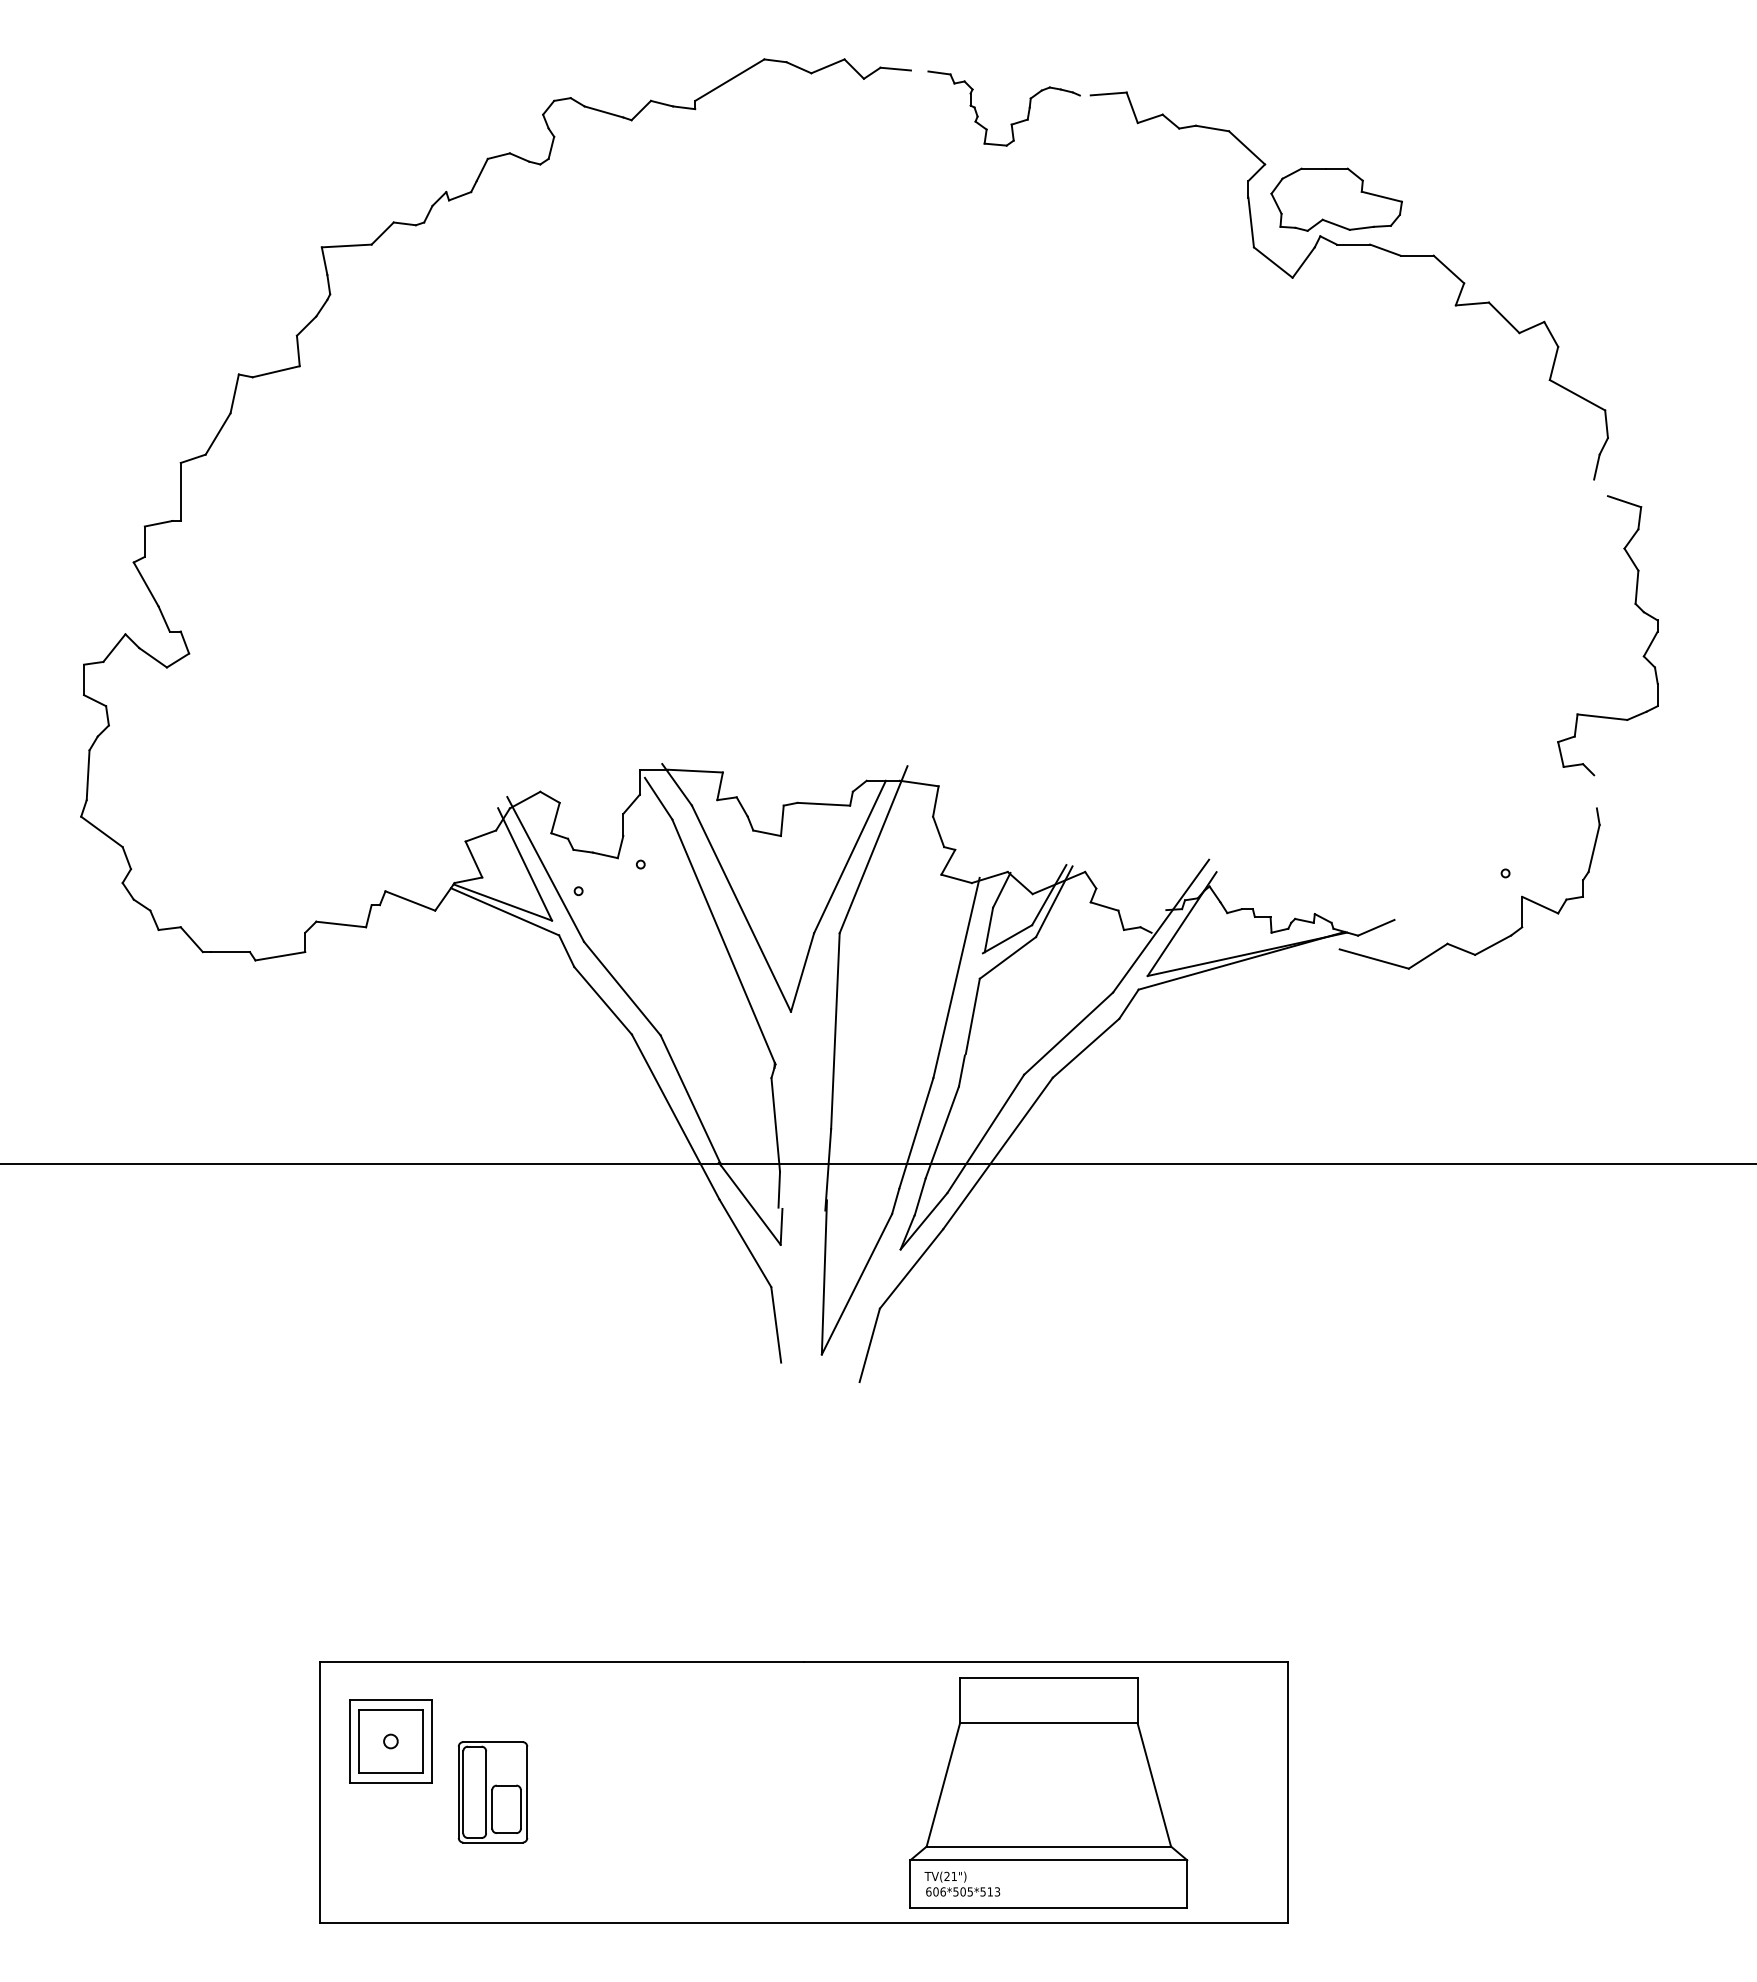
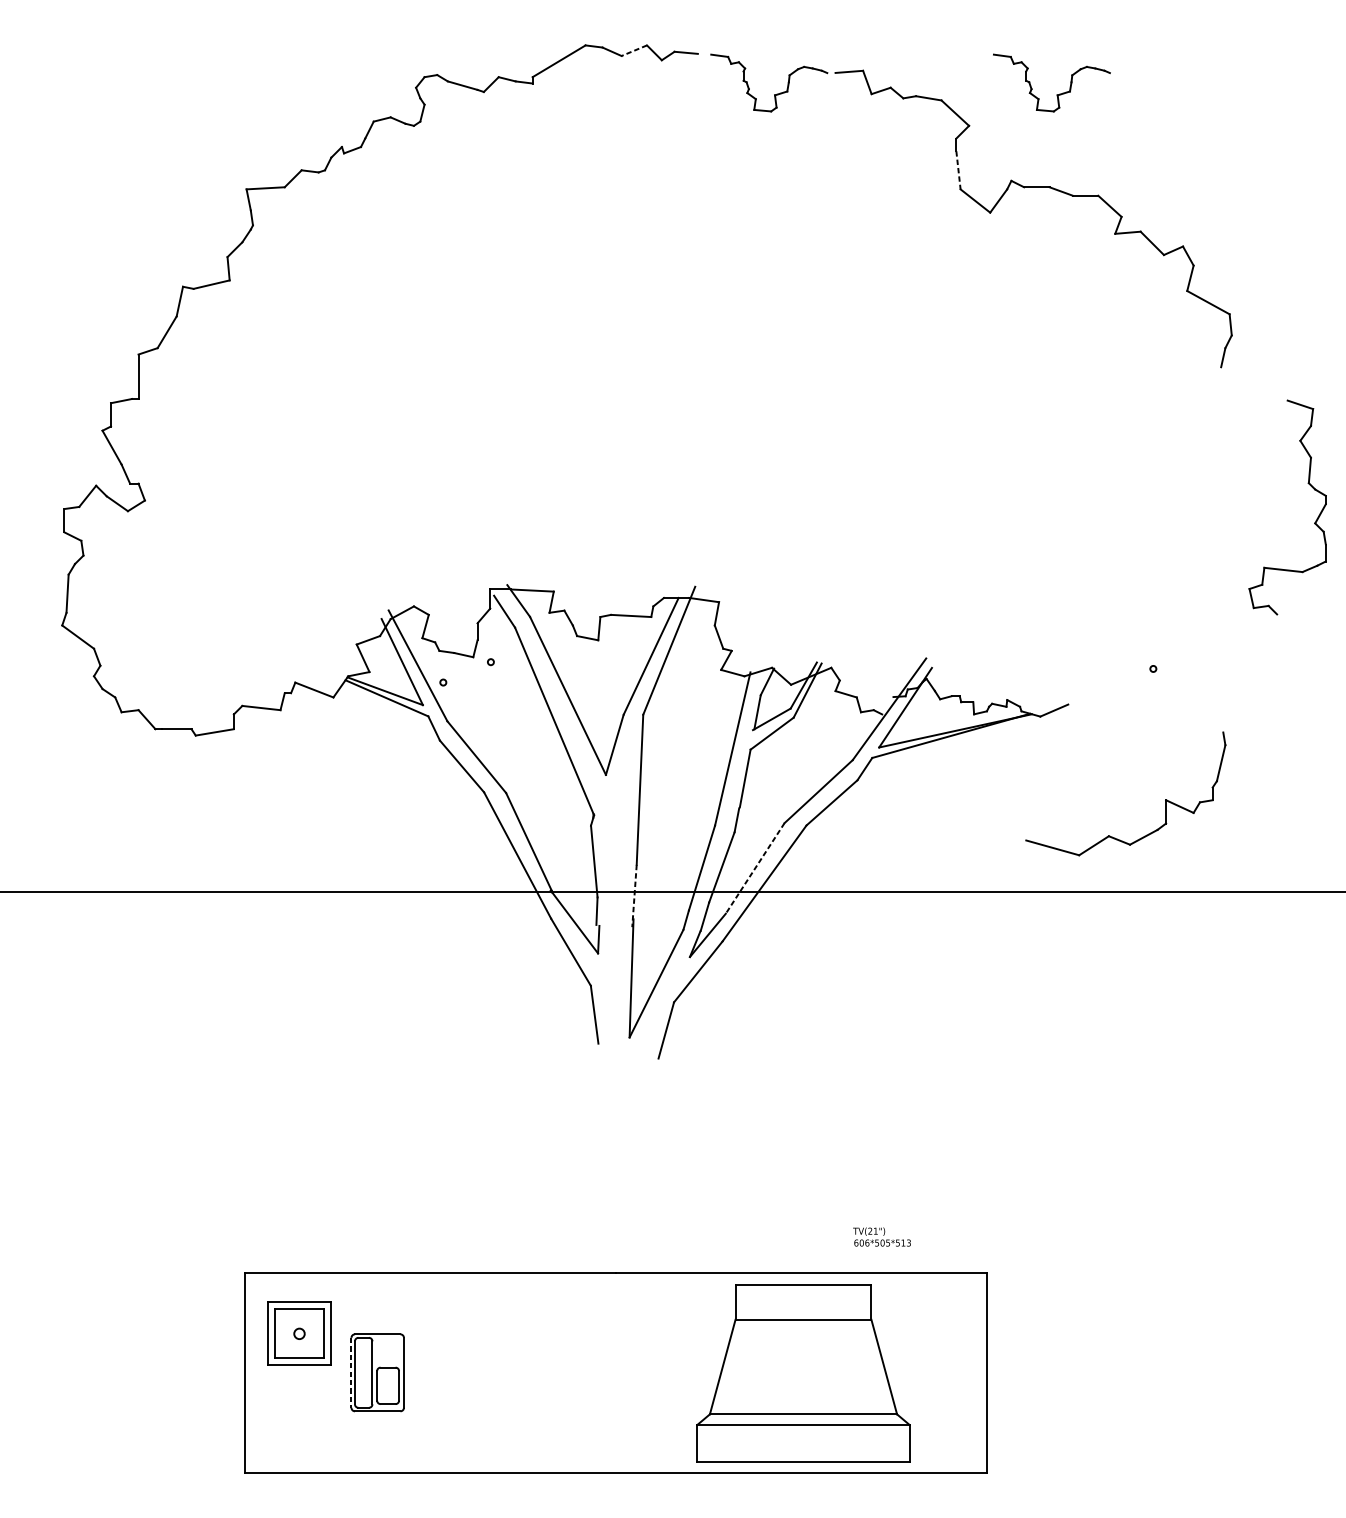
line: (827, 66) -> (633, 50), solid -> dashed
part: (1379, 123) -> (1056, 94), added
part: (1336, 199) -> (1023, 152), removed
line: (1251, 222) -> (958, 170), solid -> dashed
part: (1643, 654) -> (1314, 521), moved
part: (1521, 895) -> (1165, 799), moved
line: (985, 1133) -> (754, 868), solid -> dashed
line: (828, 1169) -> (634, 895), solid -> dashed
line: (458, 1792) -> (351, 1372), solid -> dashed
text: (962, 1883) -> (882, 1236), moved

